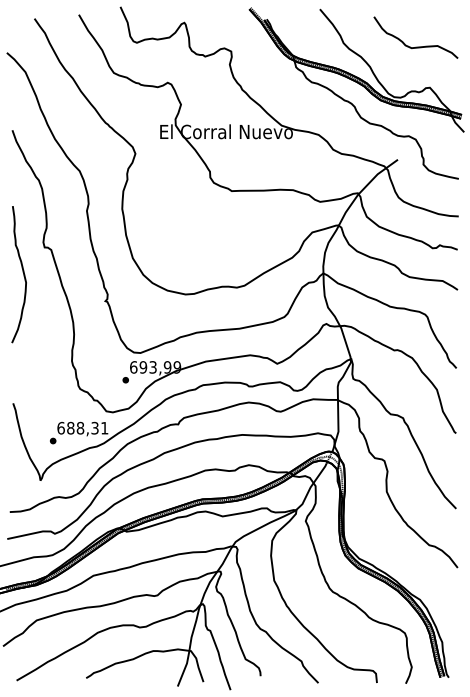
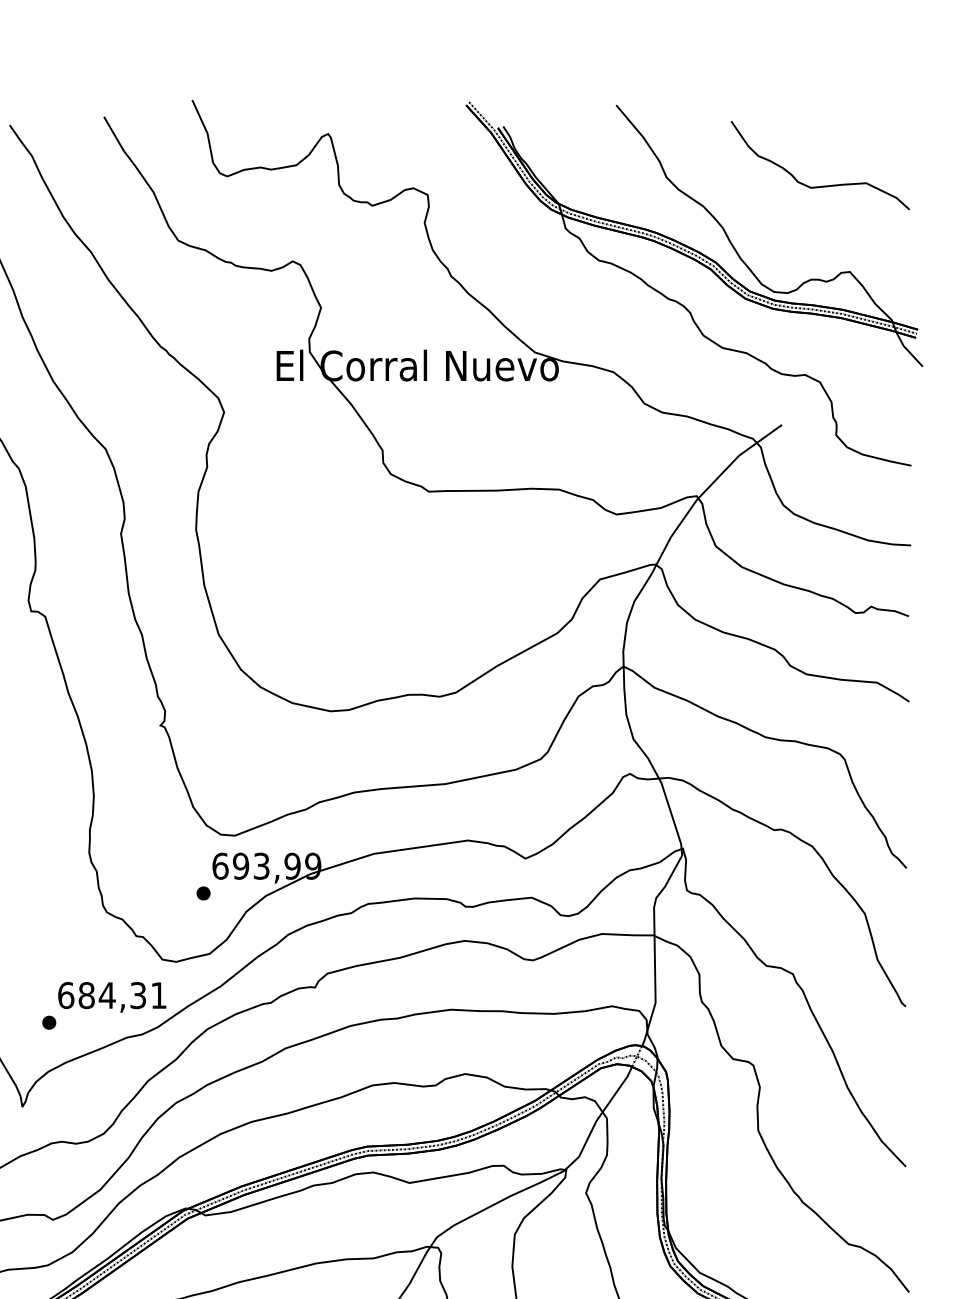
text: (80, 427) -> (107, 993), 688,31 -> 684,31

